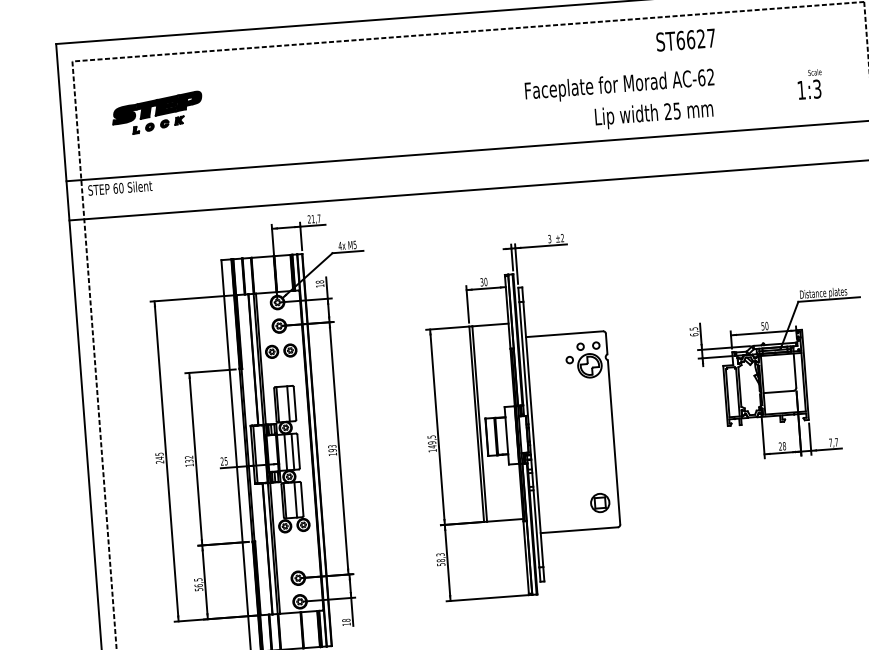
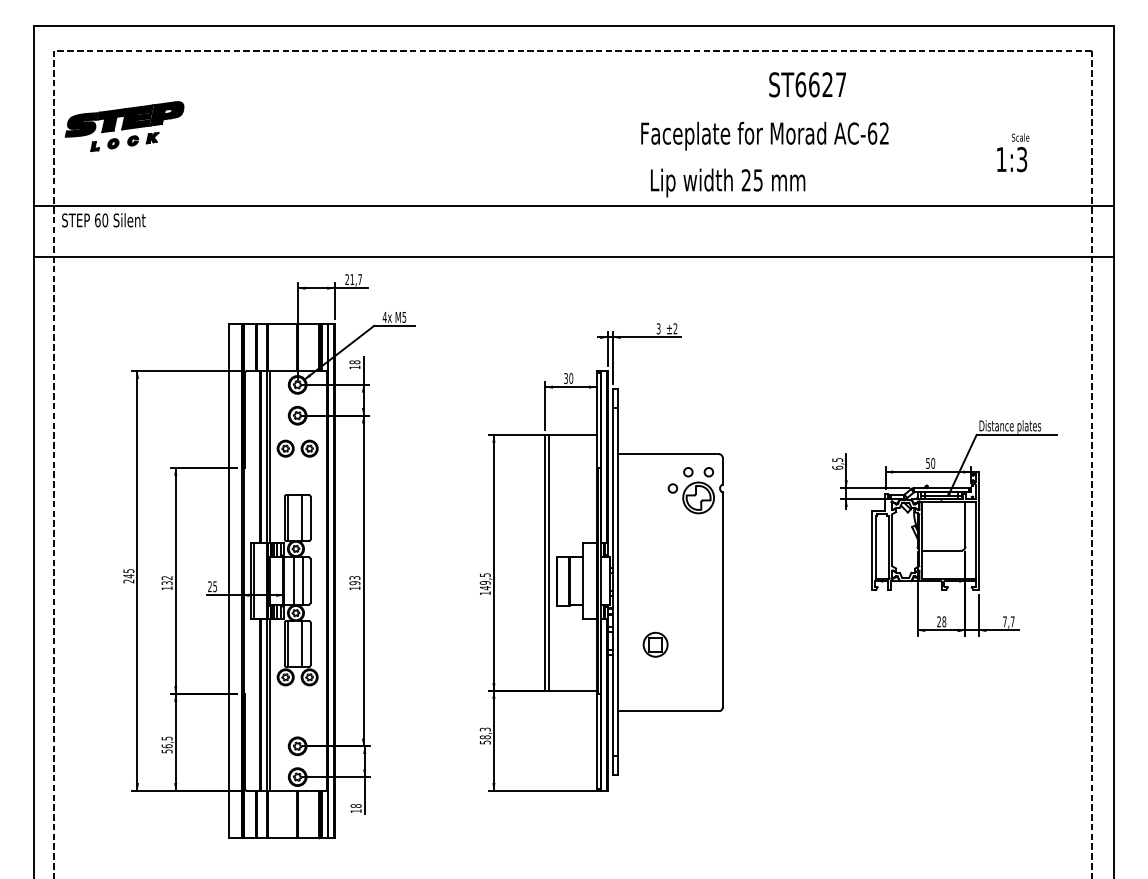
text: (685, 39) -> (807, 84), moved
part: (157, 113) -> (124, 126), moved
text: (654, 114) -> (728, 182), moved
part: (600, 502) -> (655, 644), moved

